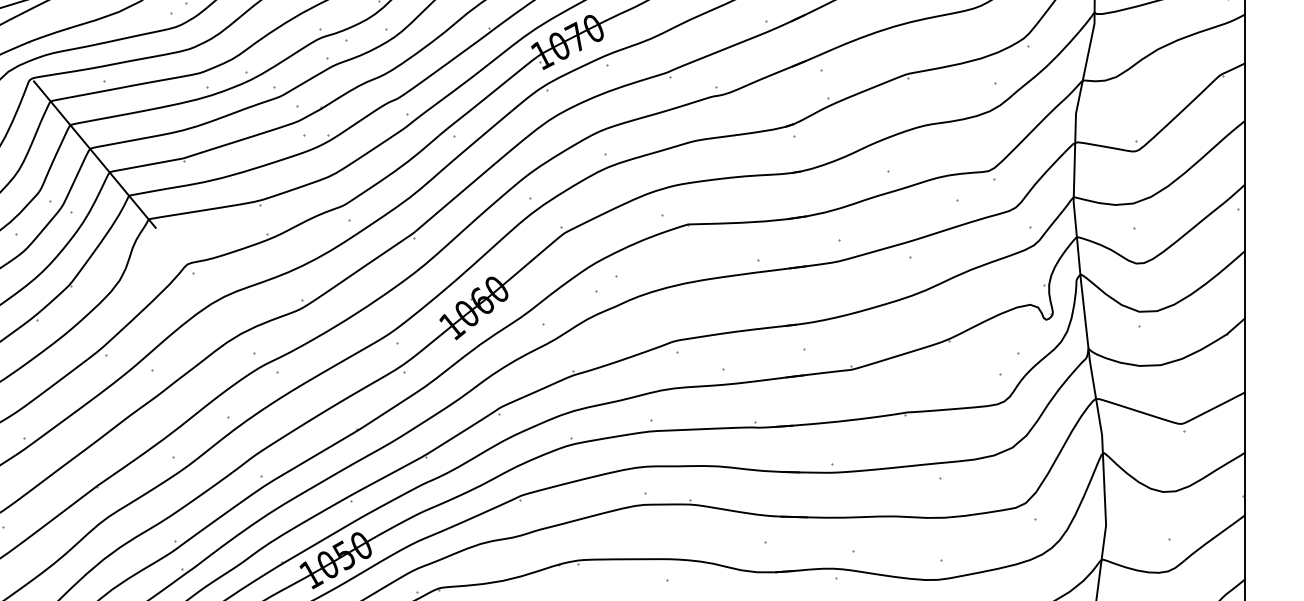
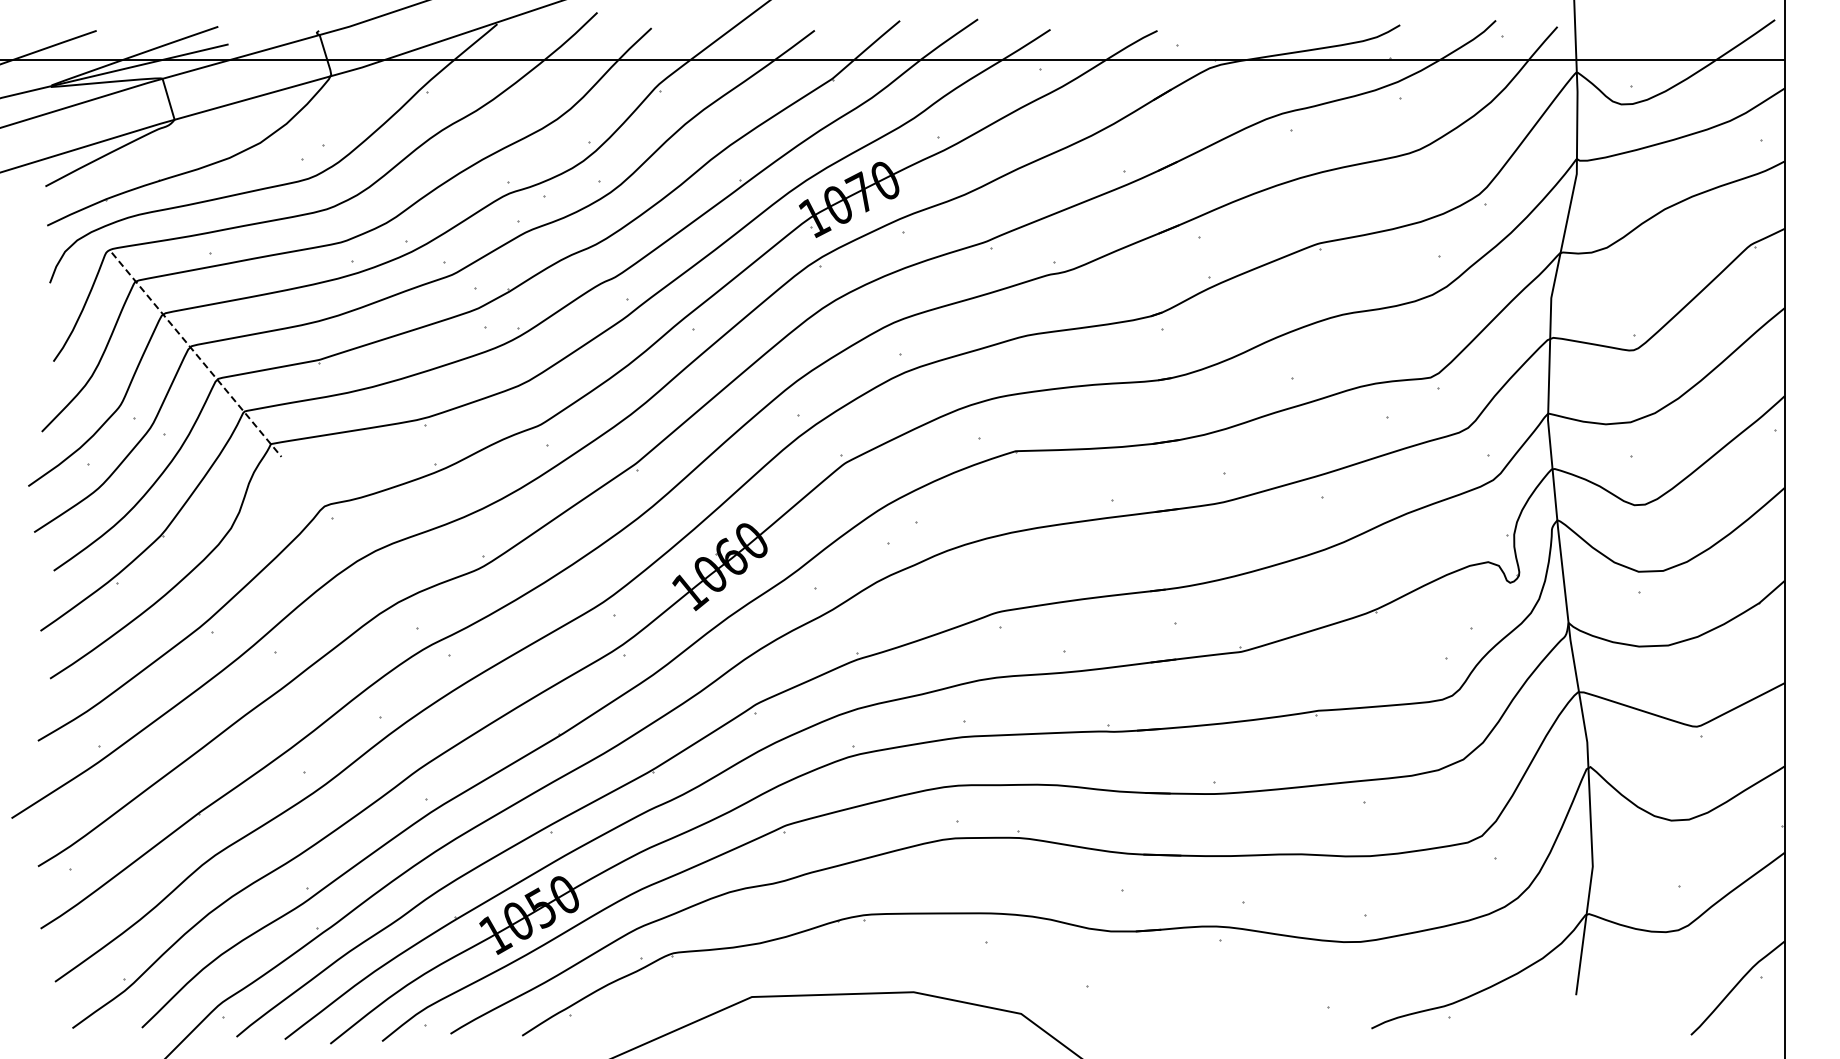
line: (94, 154) -> (196, 354), solid -> dashed

